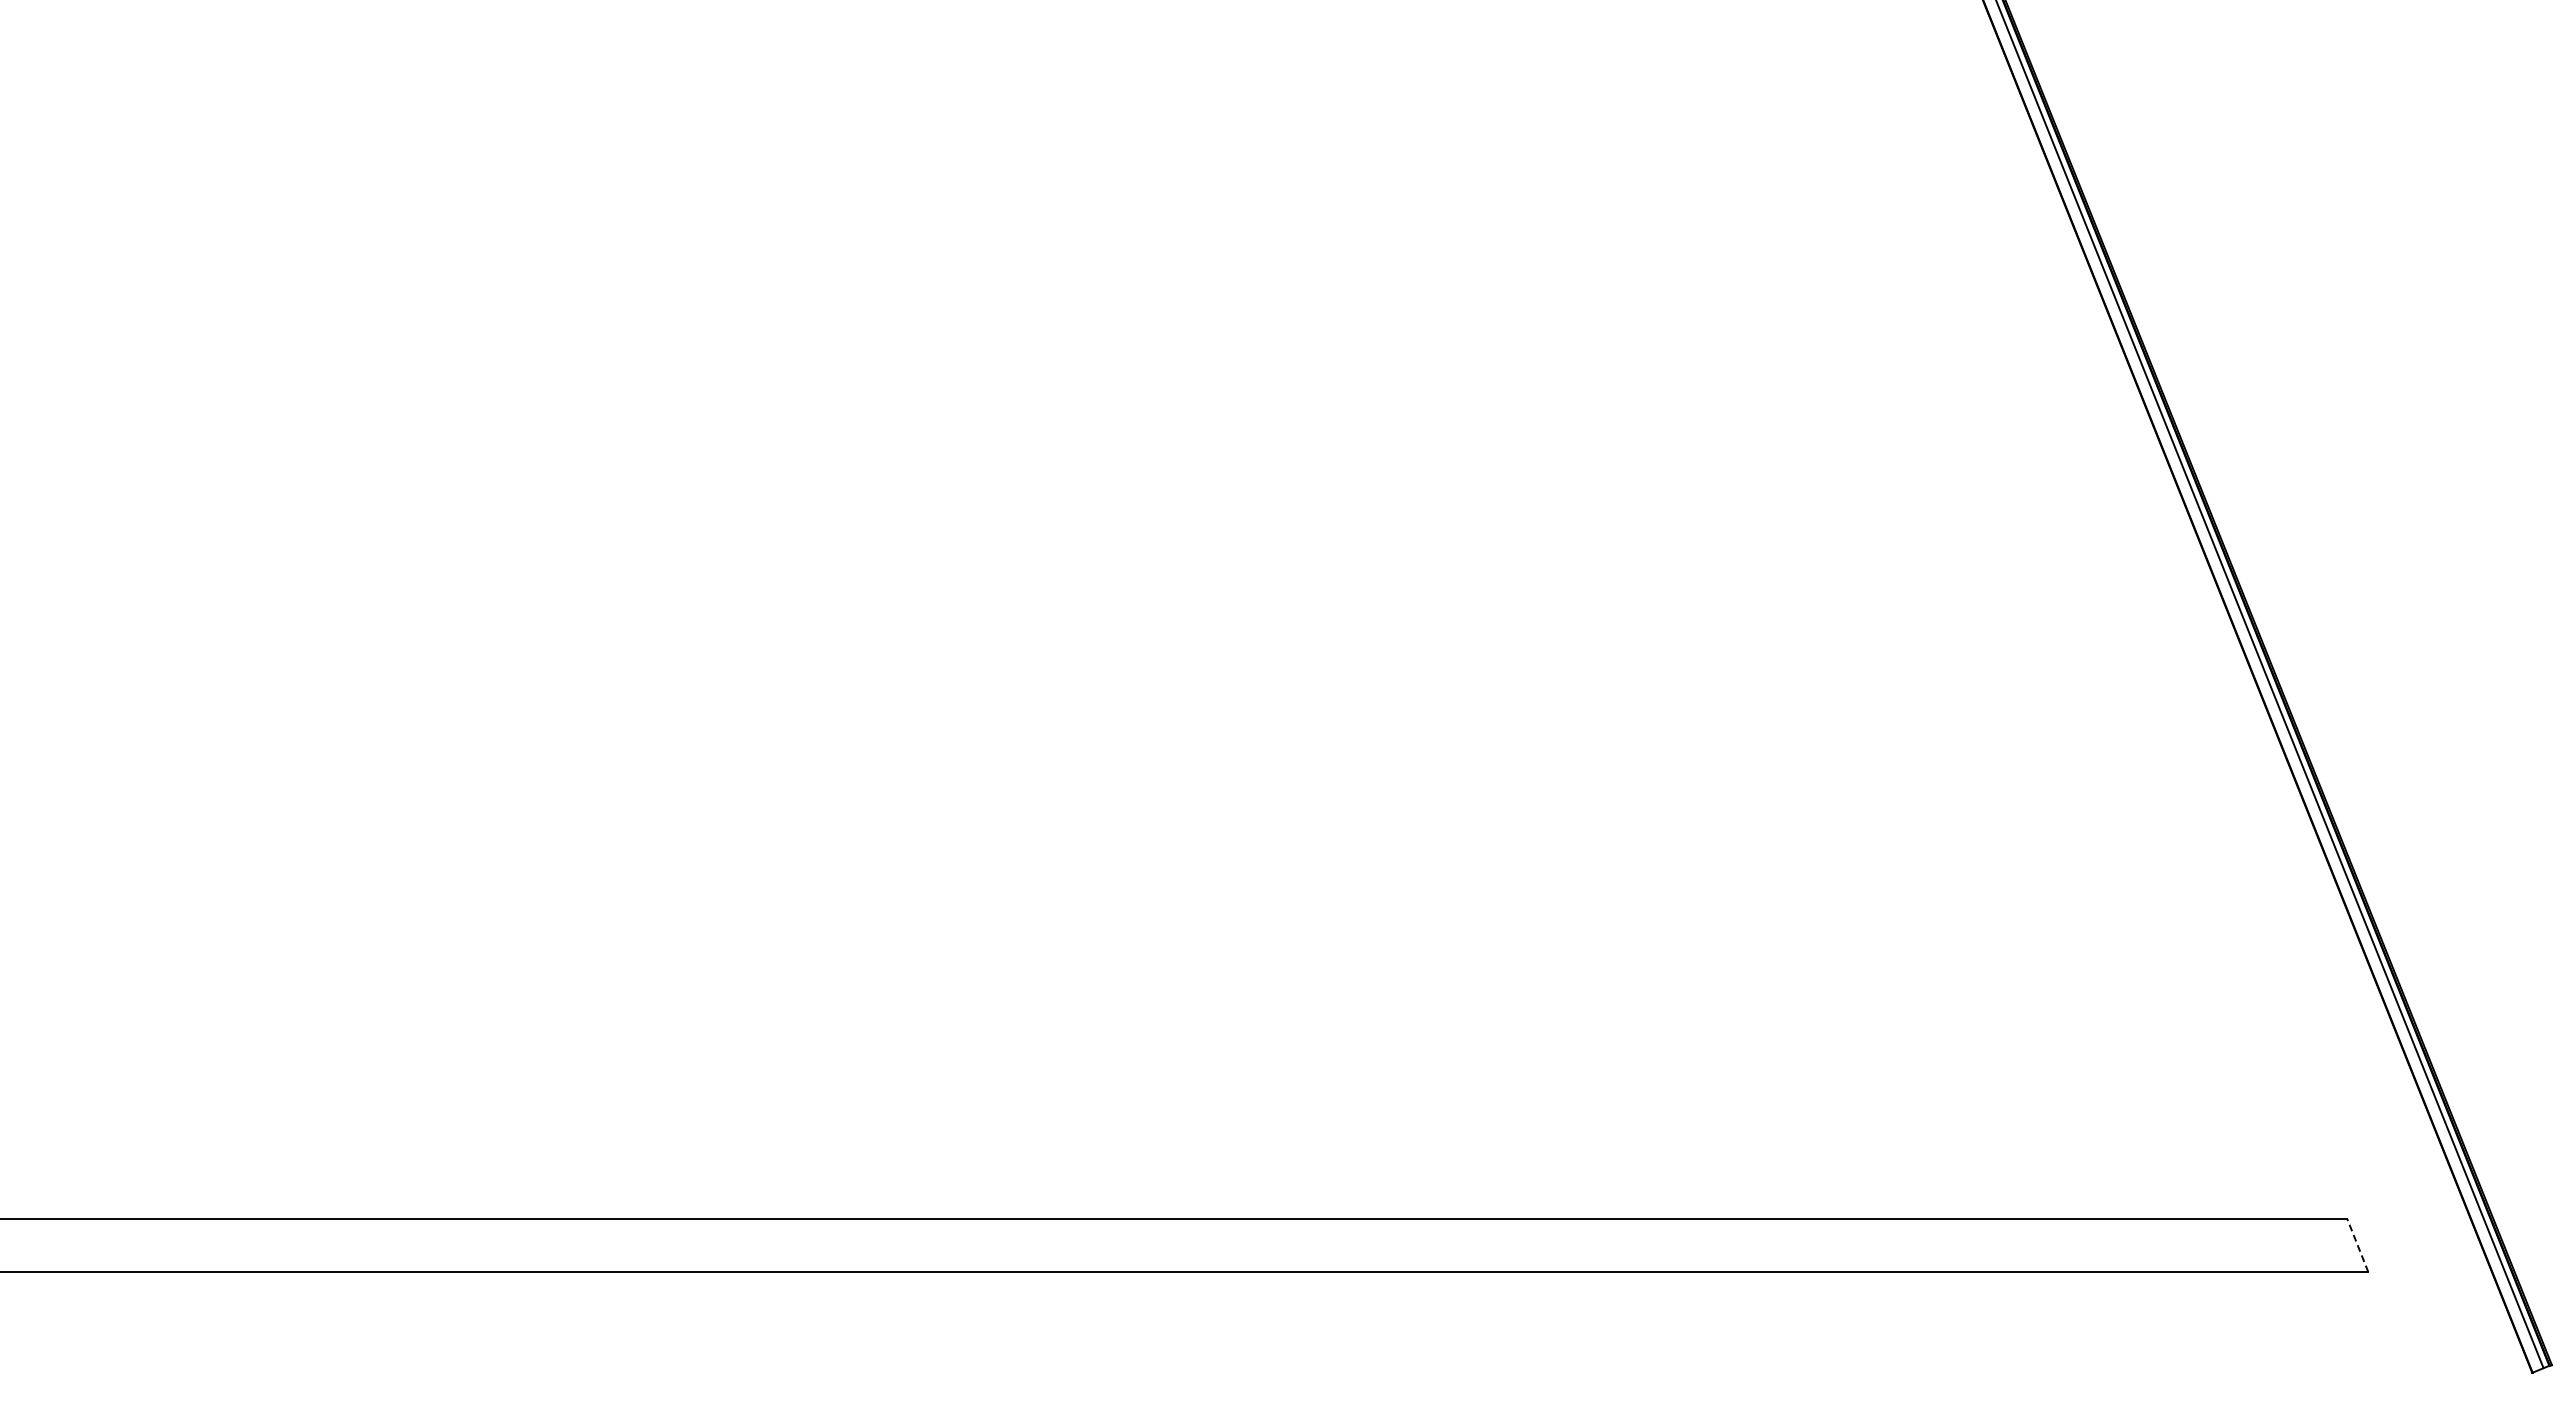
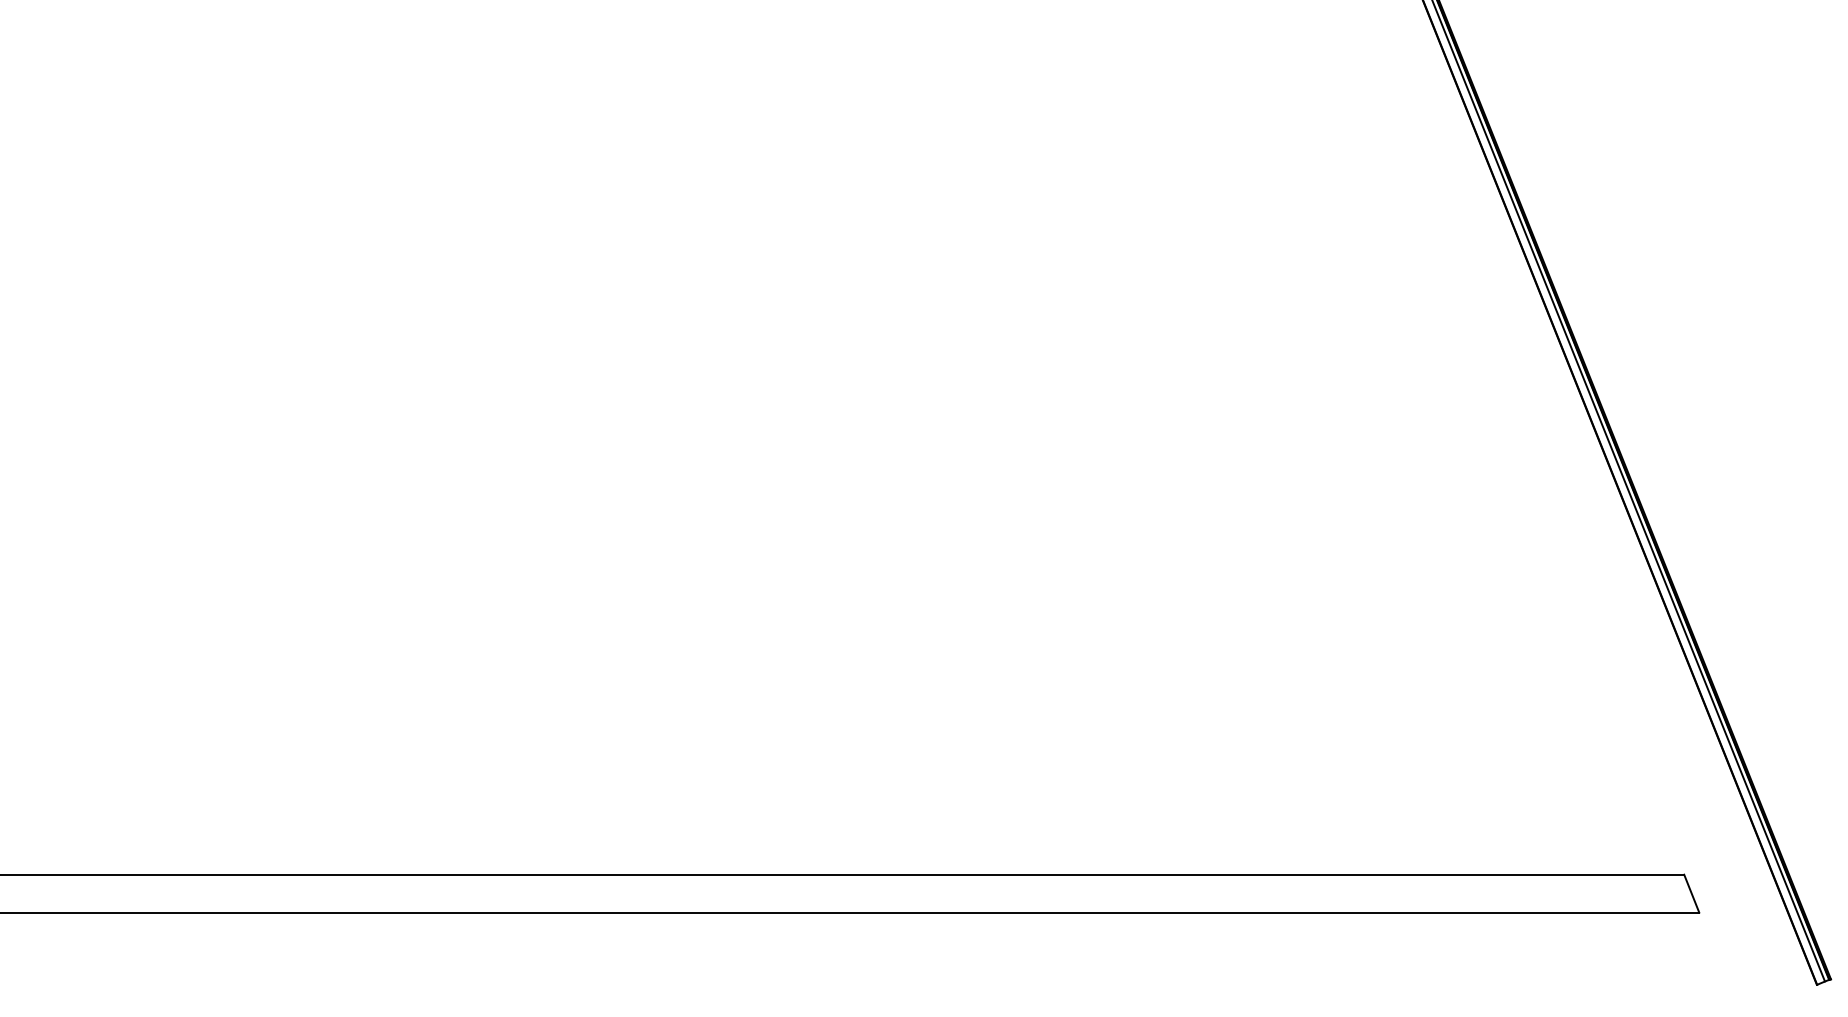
line: (2357, 1245) -> (1691, 893), dashed -> solid

